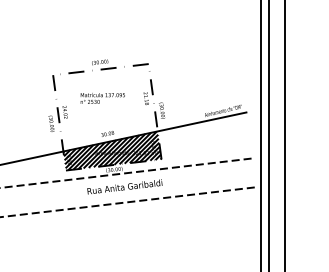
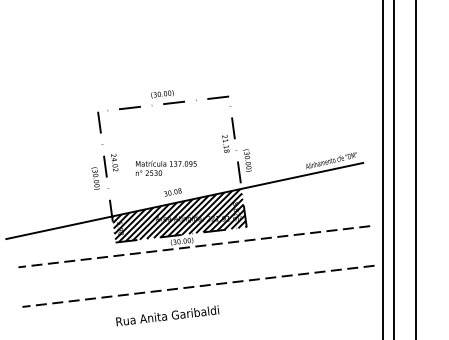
text: (102, 98) -> (165, 168), moved
text: (124, 186) -> (167, 315), moved

